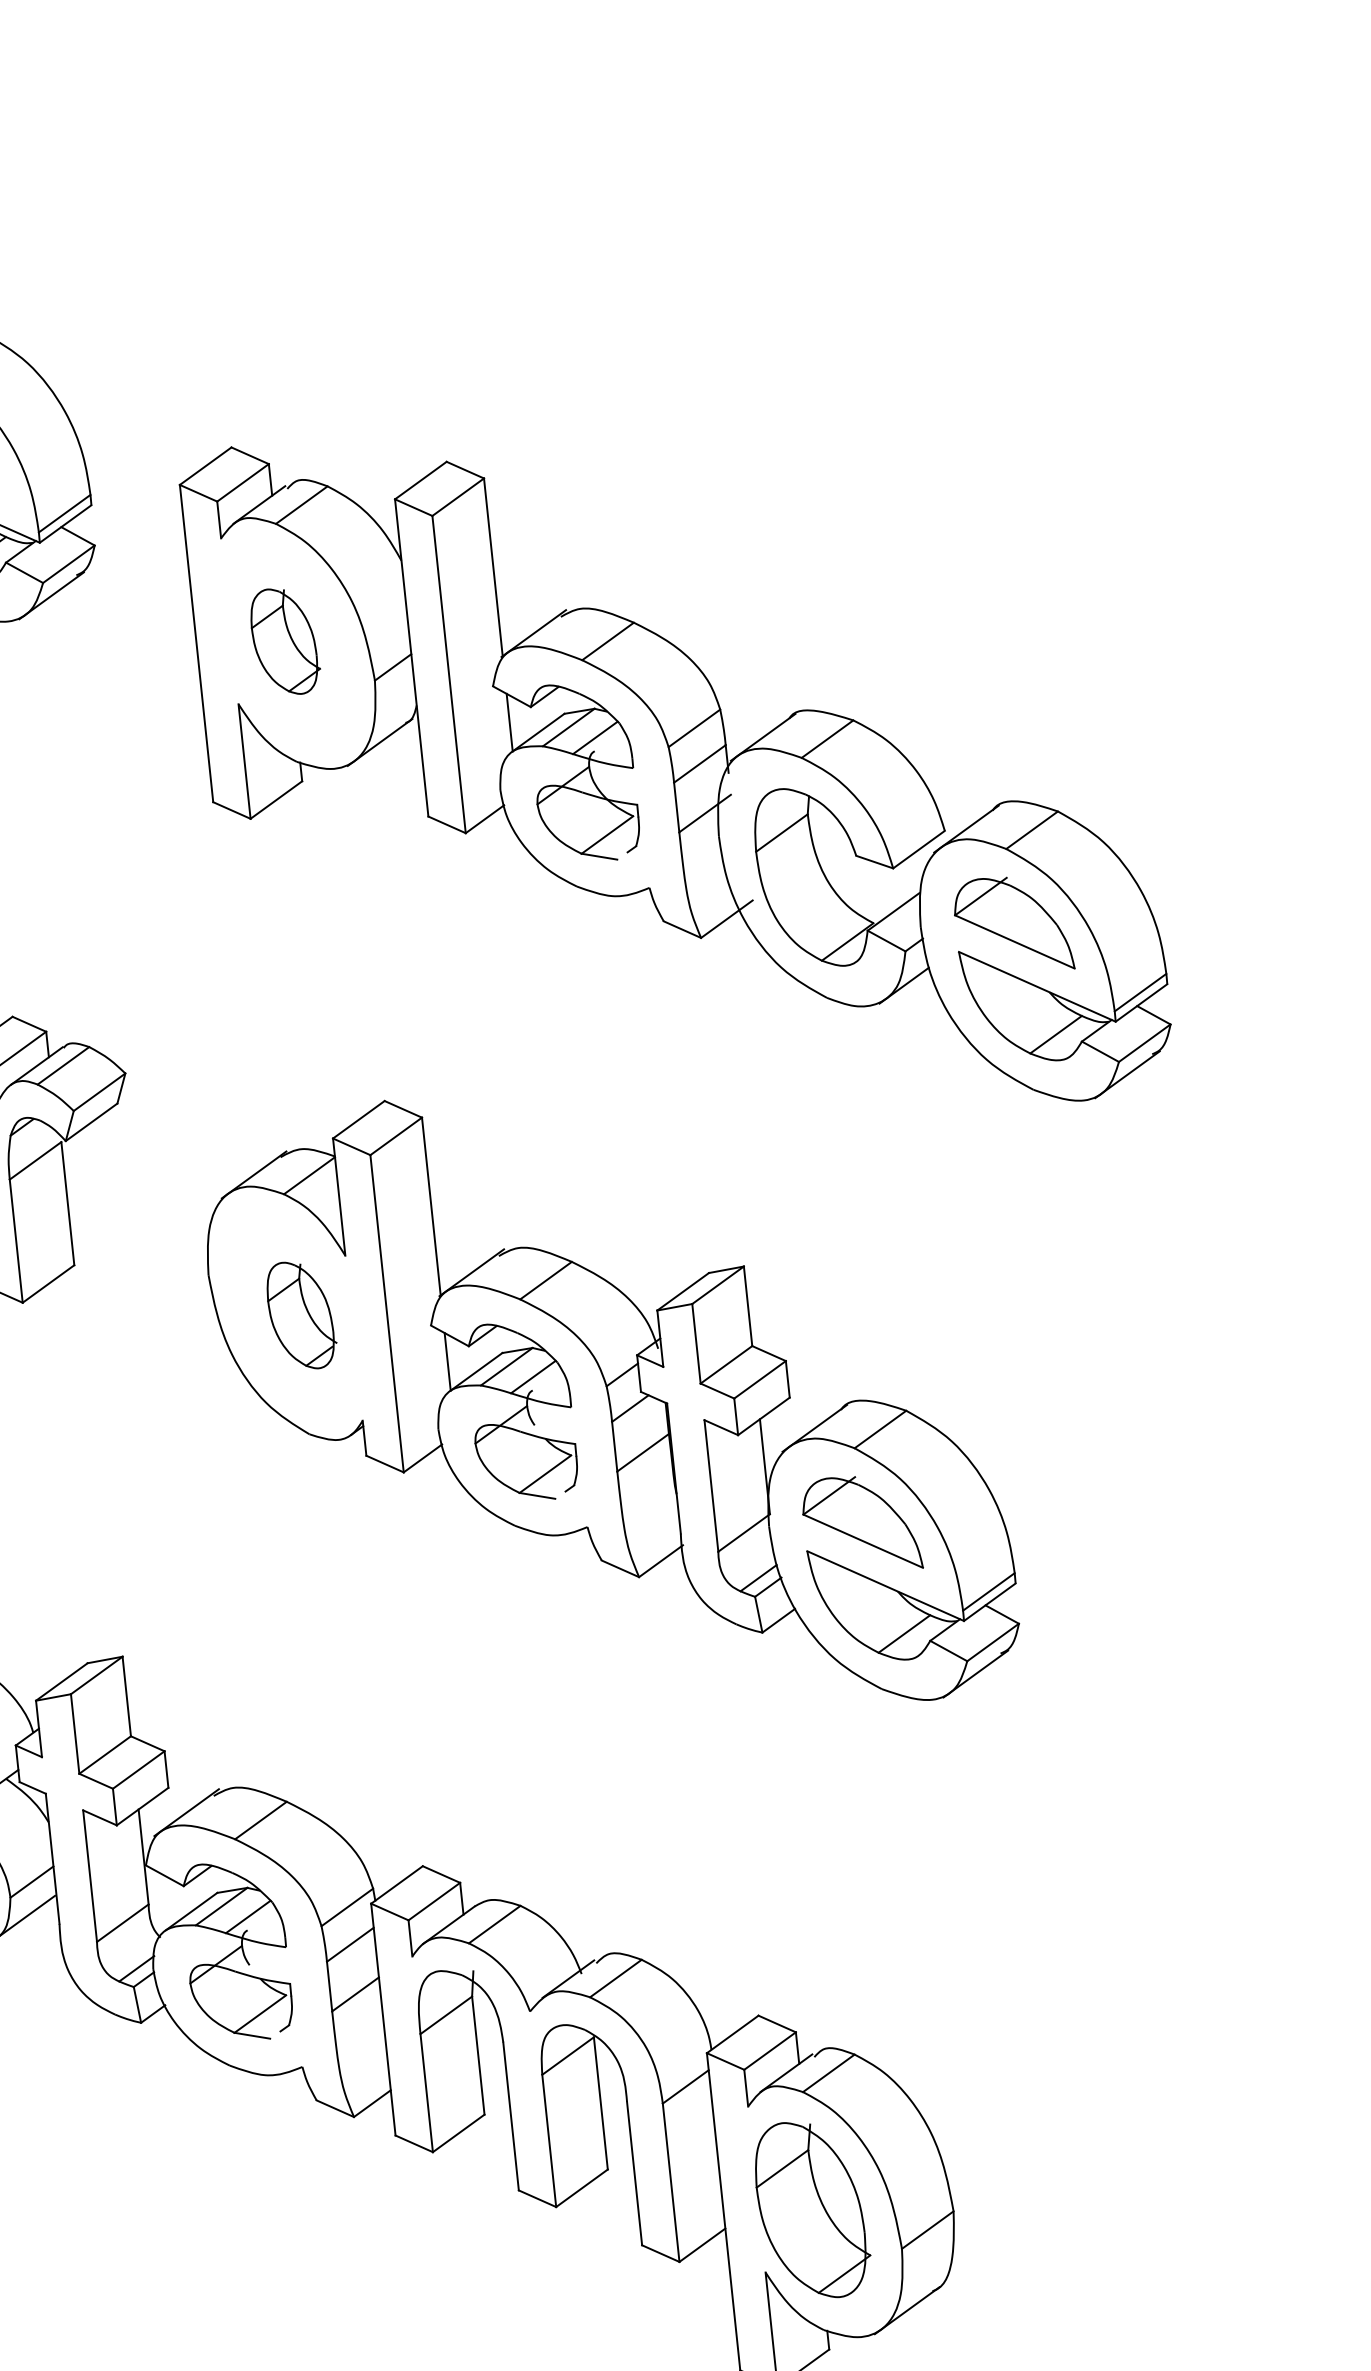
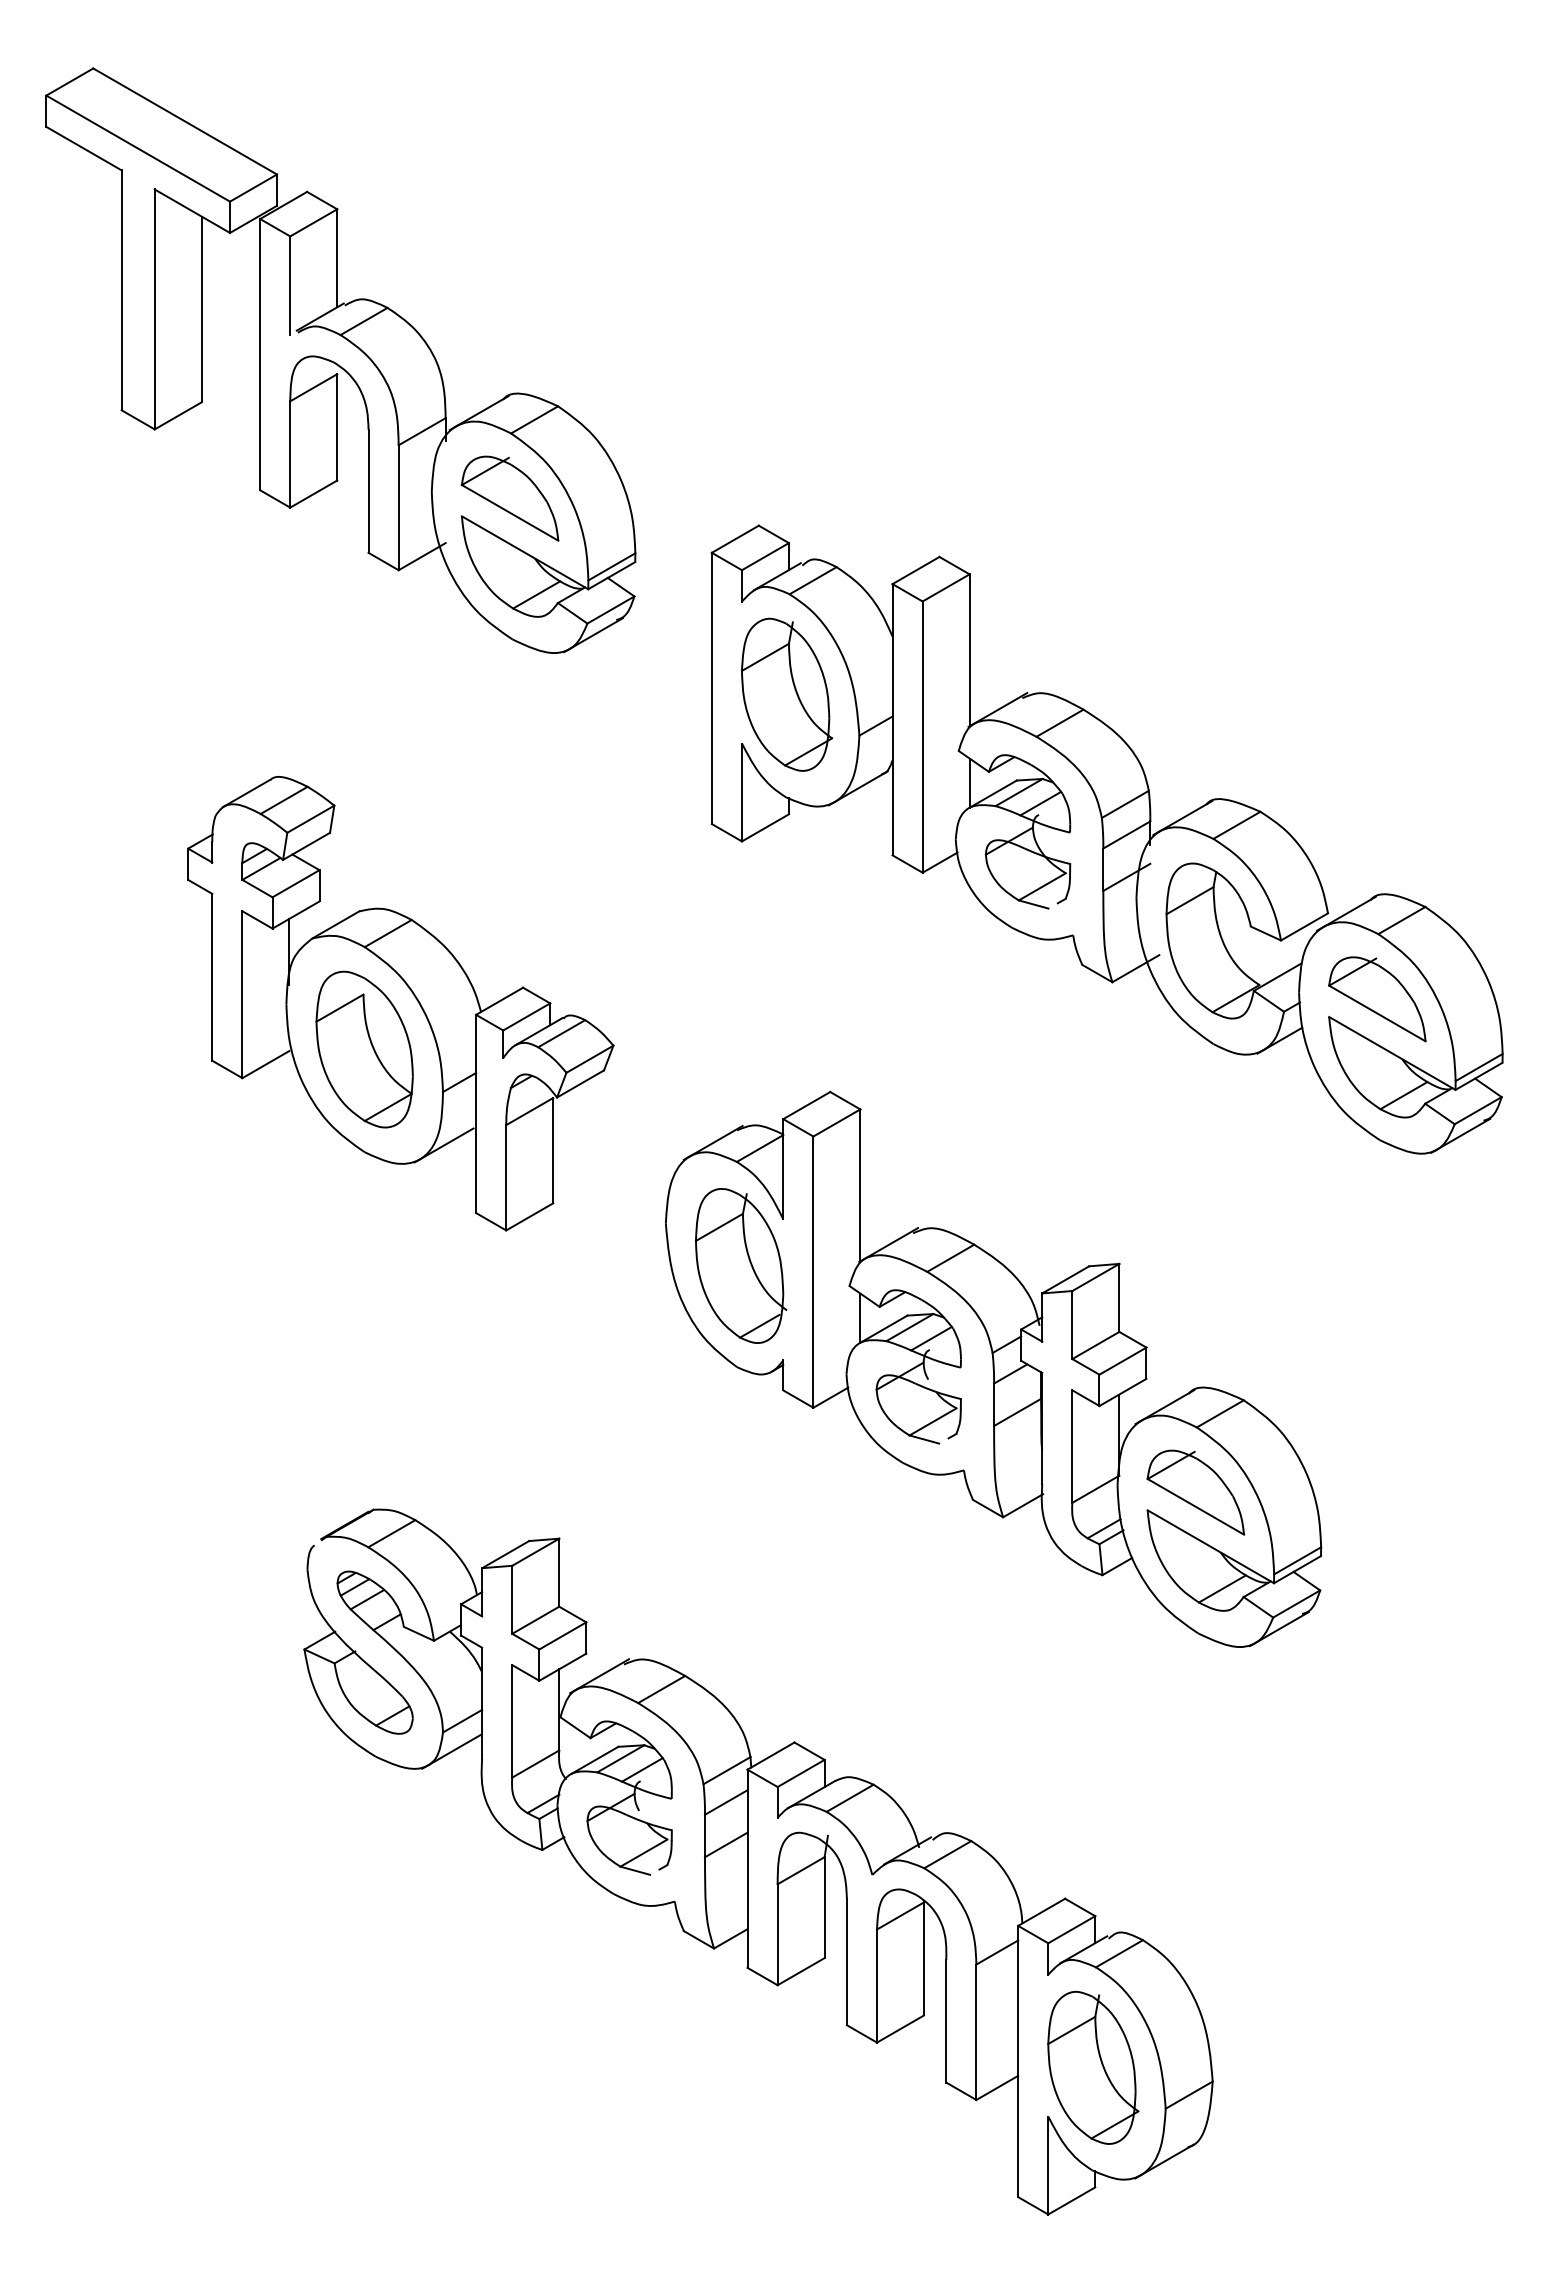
part: (284, 641) -> (786, 694), size x1.67
part: (301, 1314) -> (740, 1265), size x1.67

